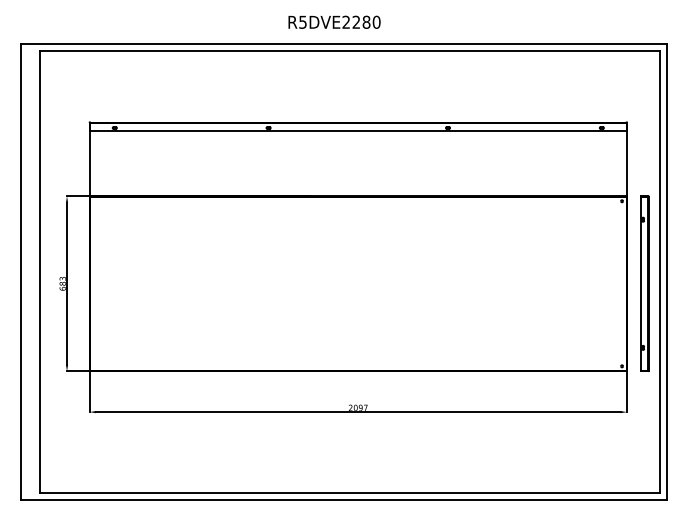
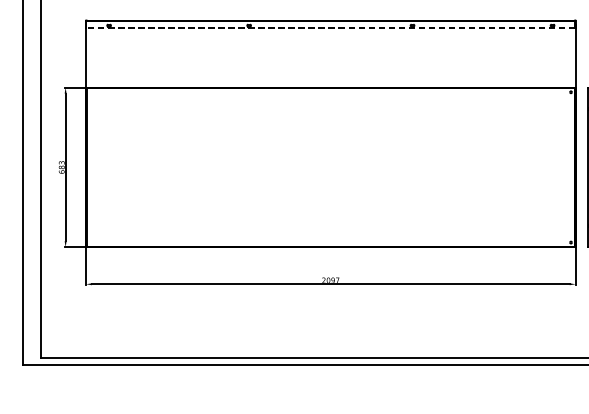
line: (357, 130) -> (330, 27), solid -> dashed

